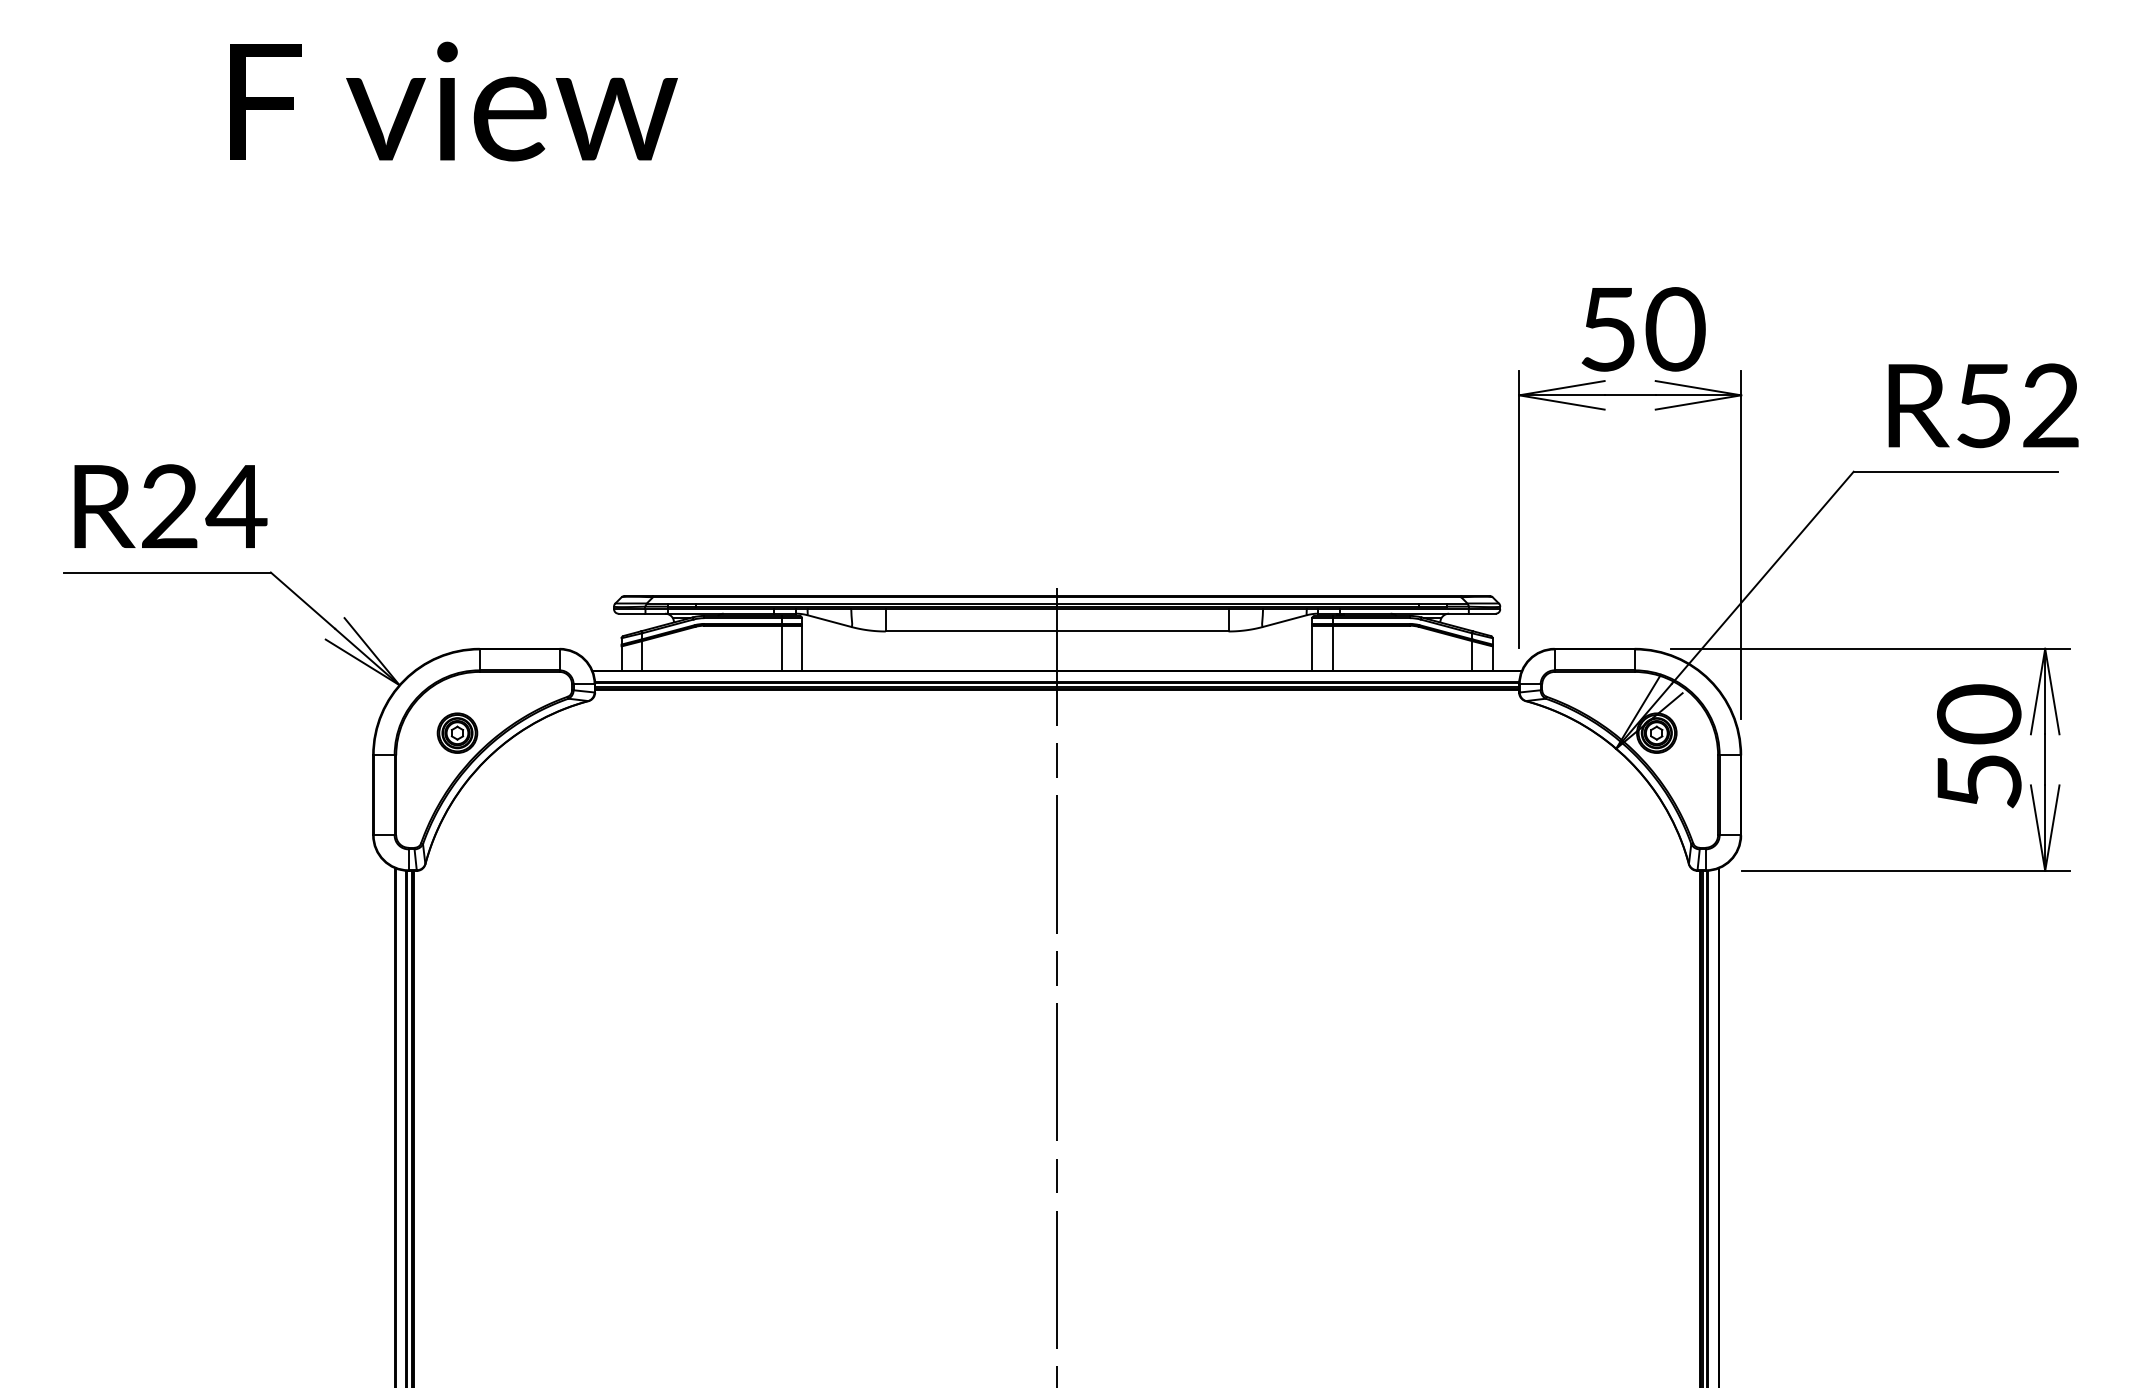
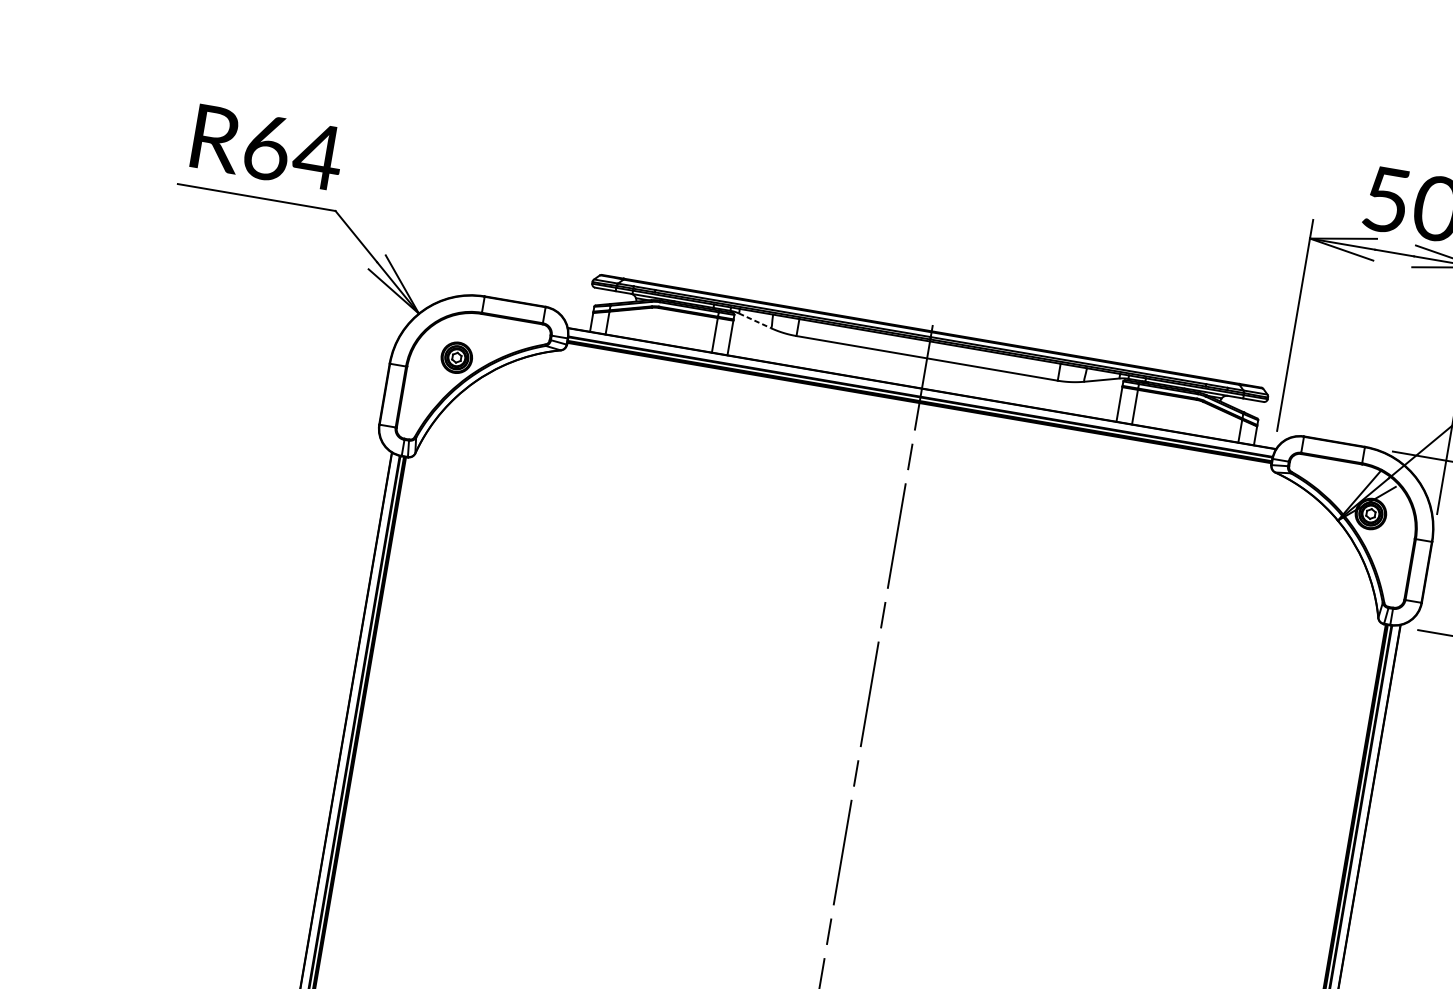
text: (170, 506) -> (267, 147), R24 -> R64
line: (829, 621) -> (754, 321), solid -> dashed

